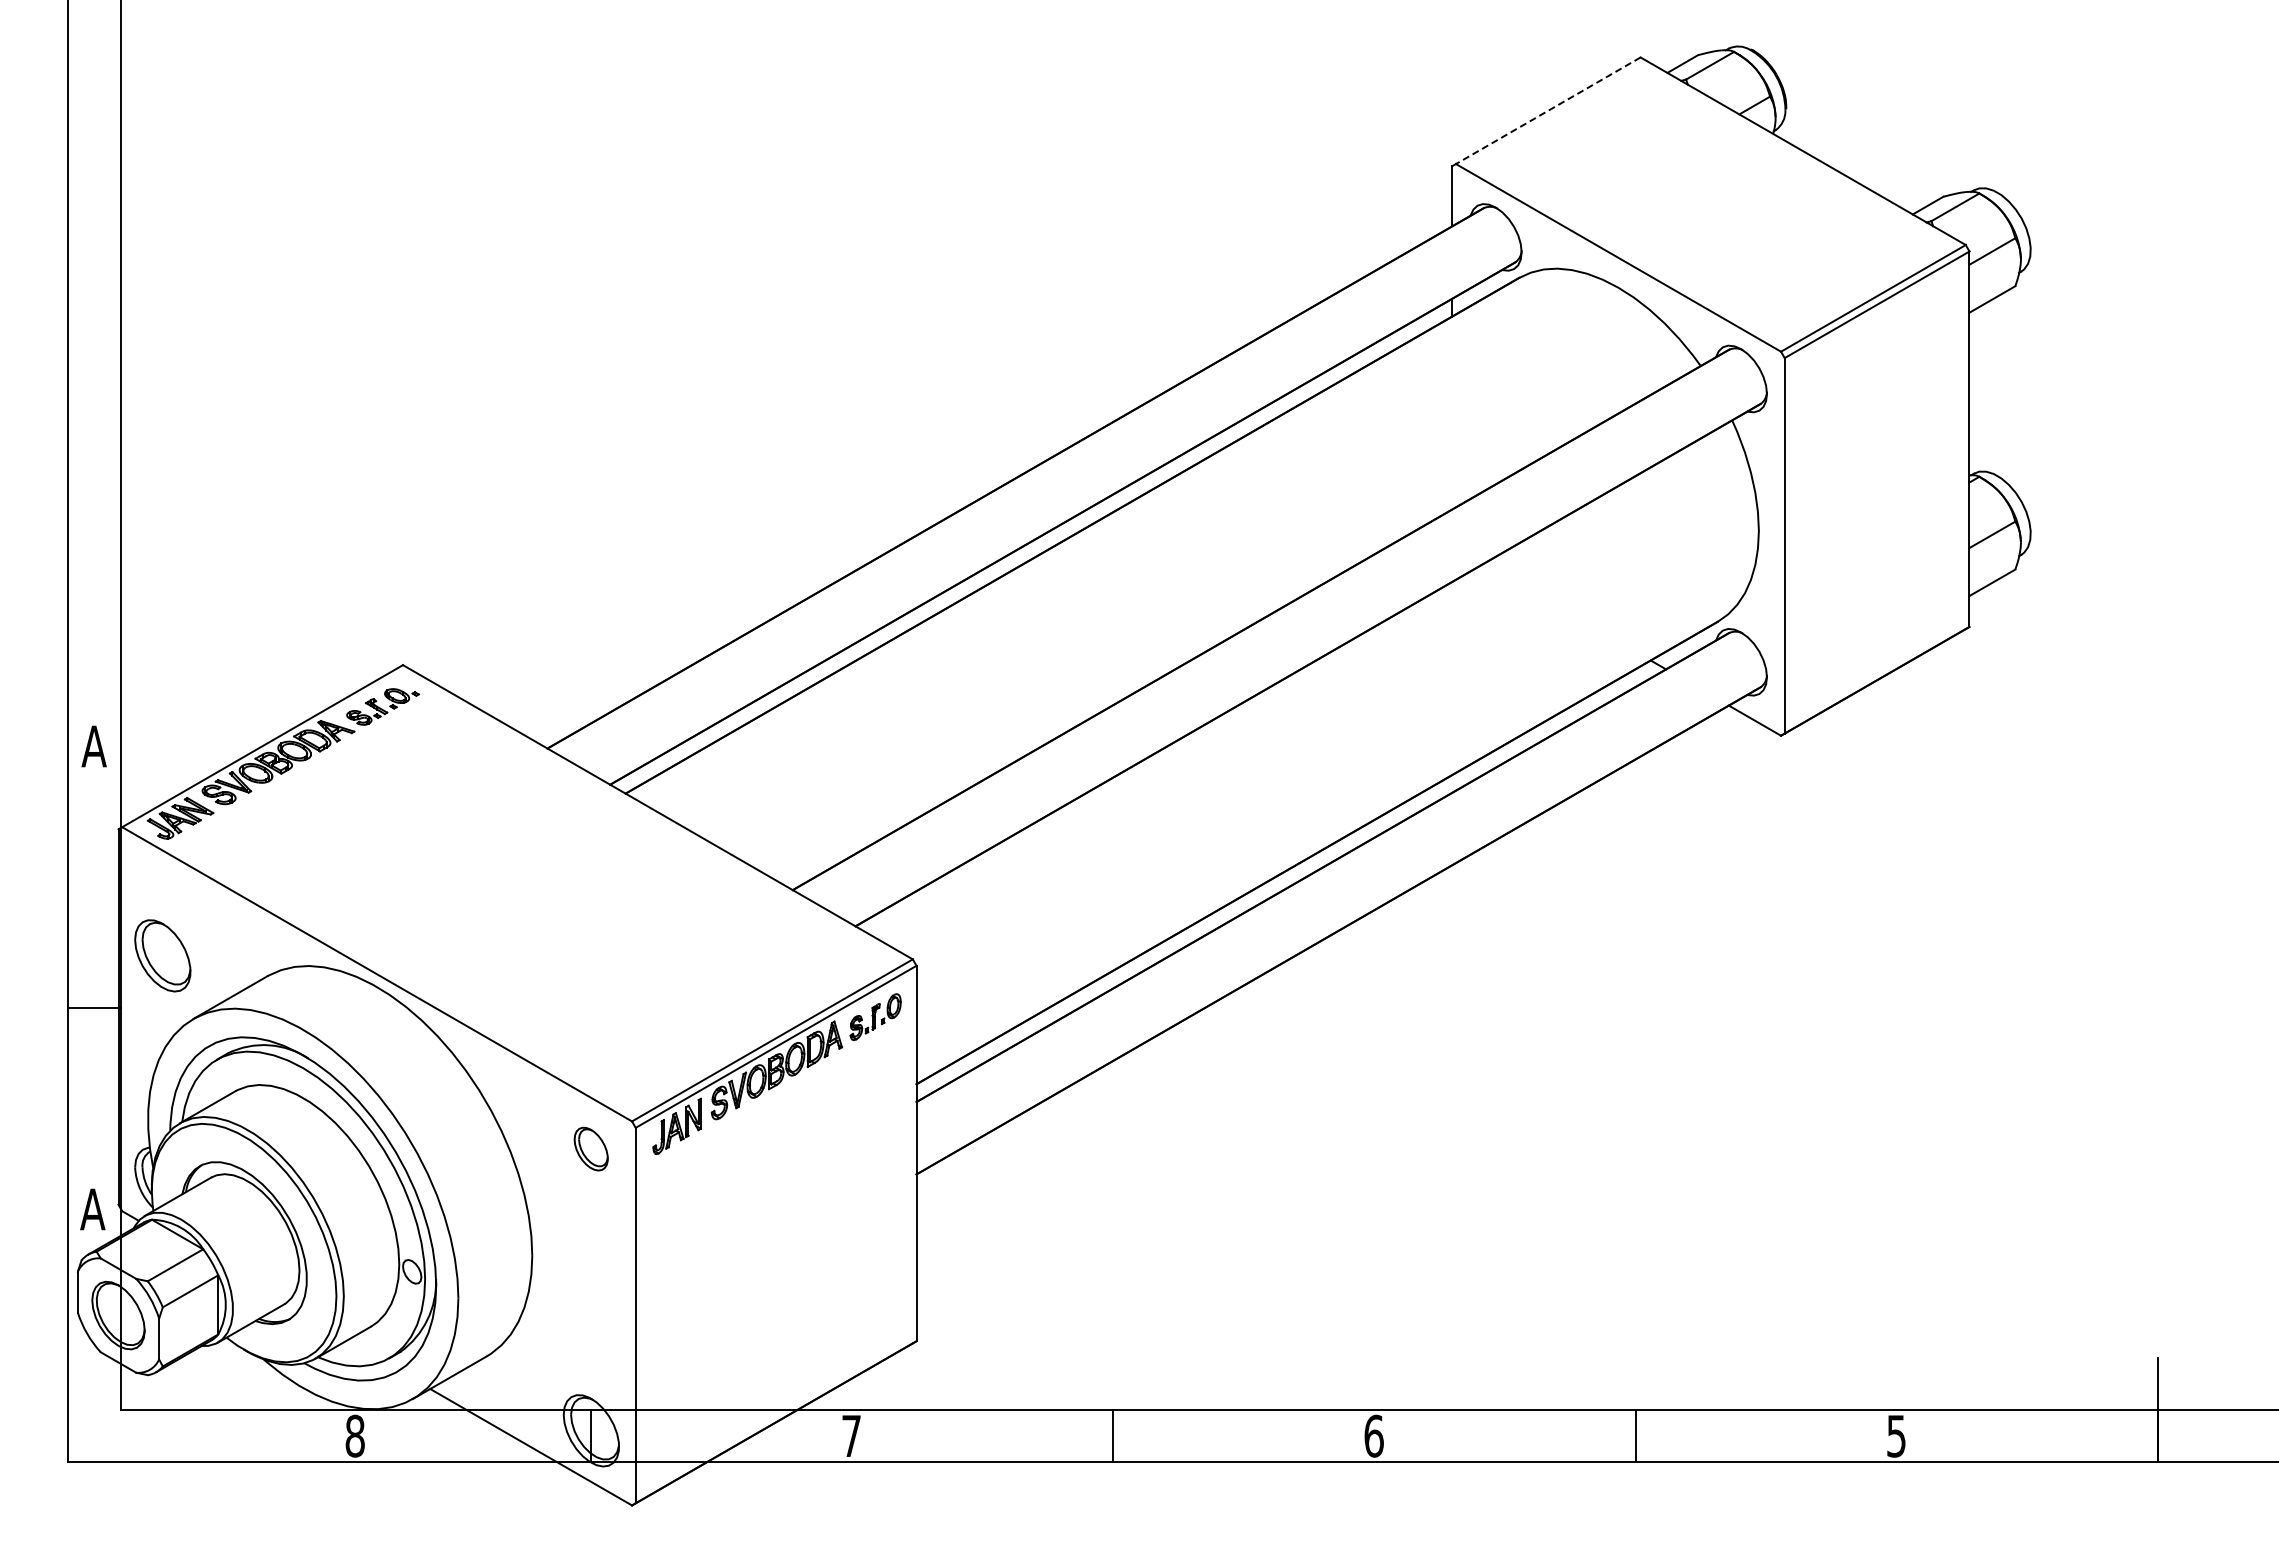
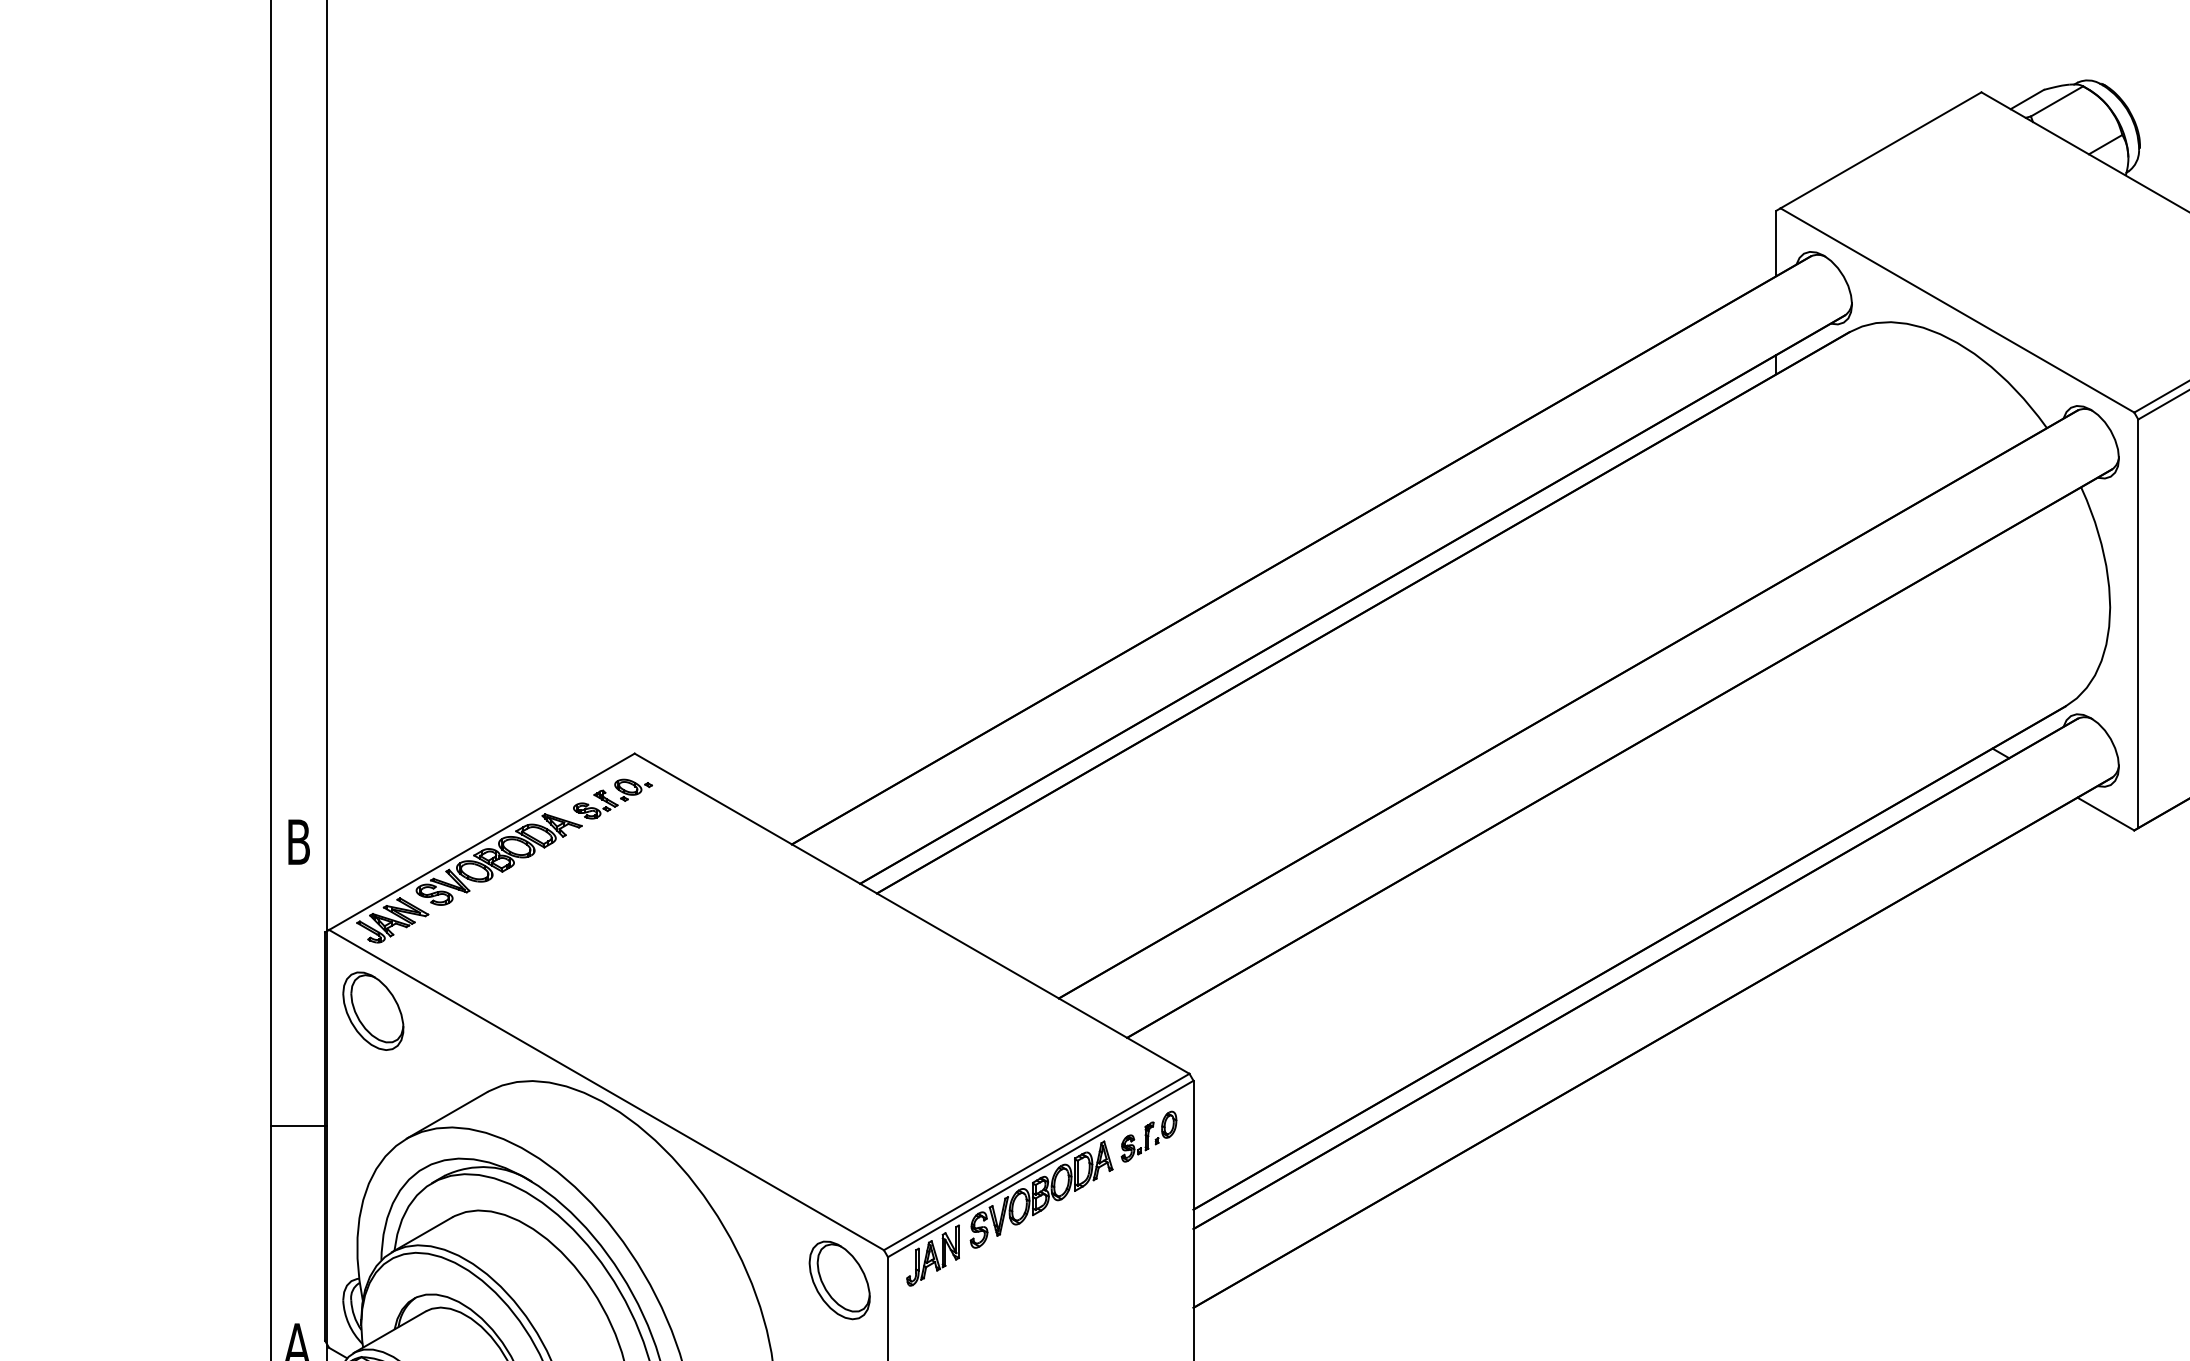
line: (1548, 110) -> (1881, 150), dashed -> solid
text: (93, 746) -> (297, 842), A -> B
part: (162, 955) -> (373, 1010), moved
part: (590, 1148) -> (838, 1279), size x1.67

